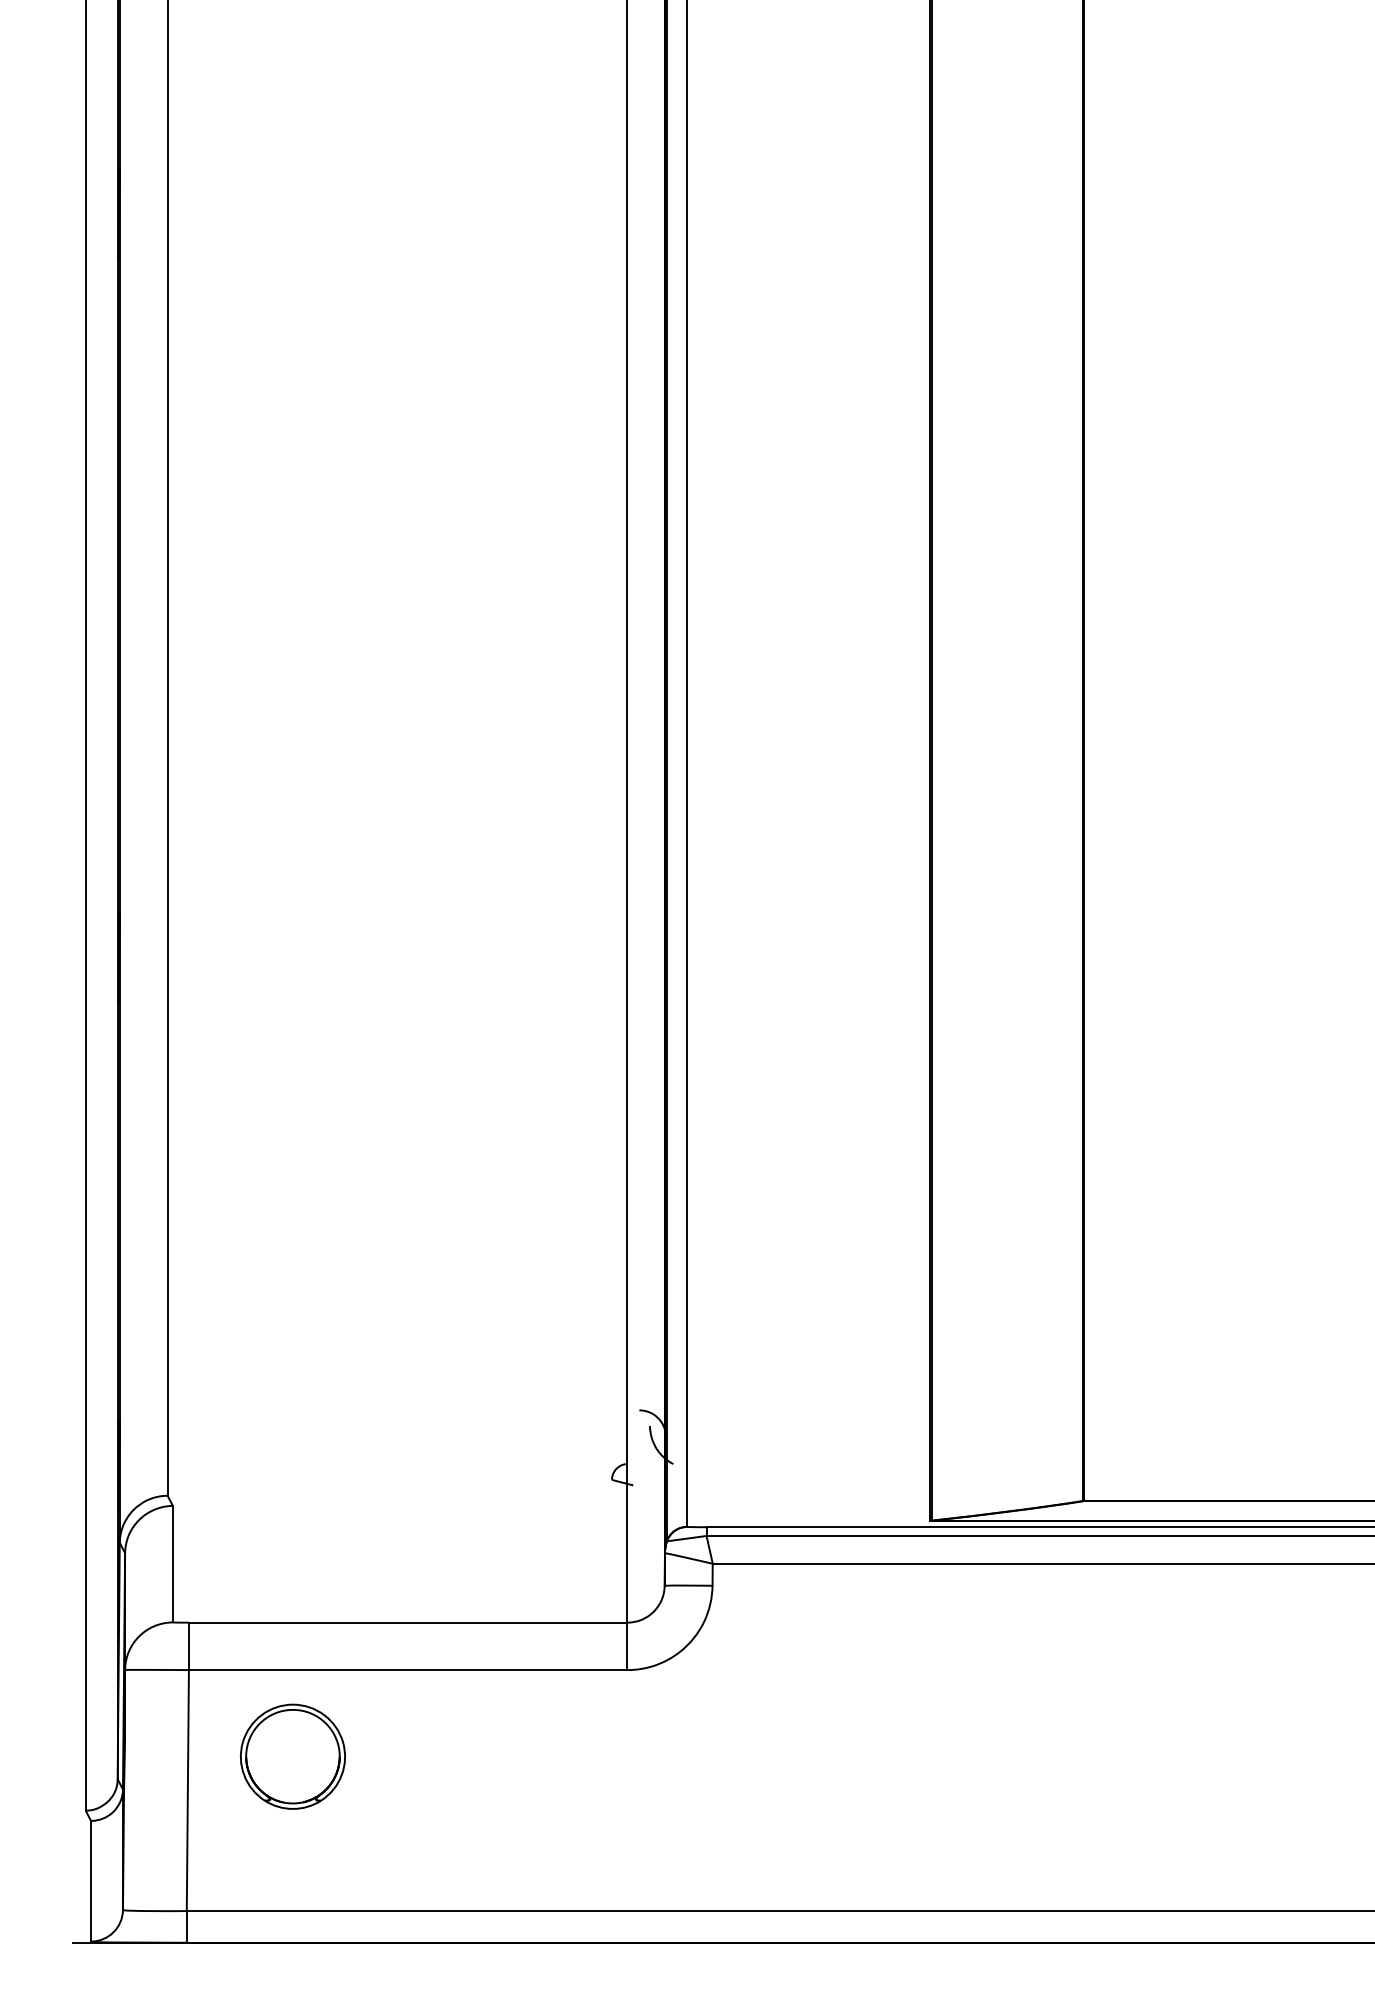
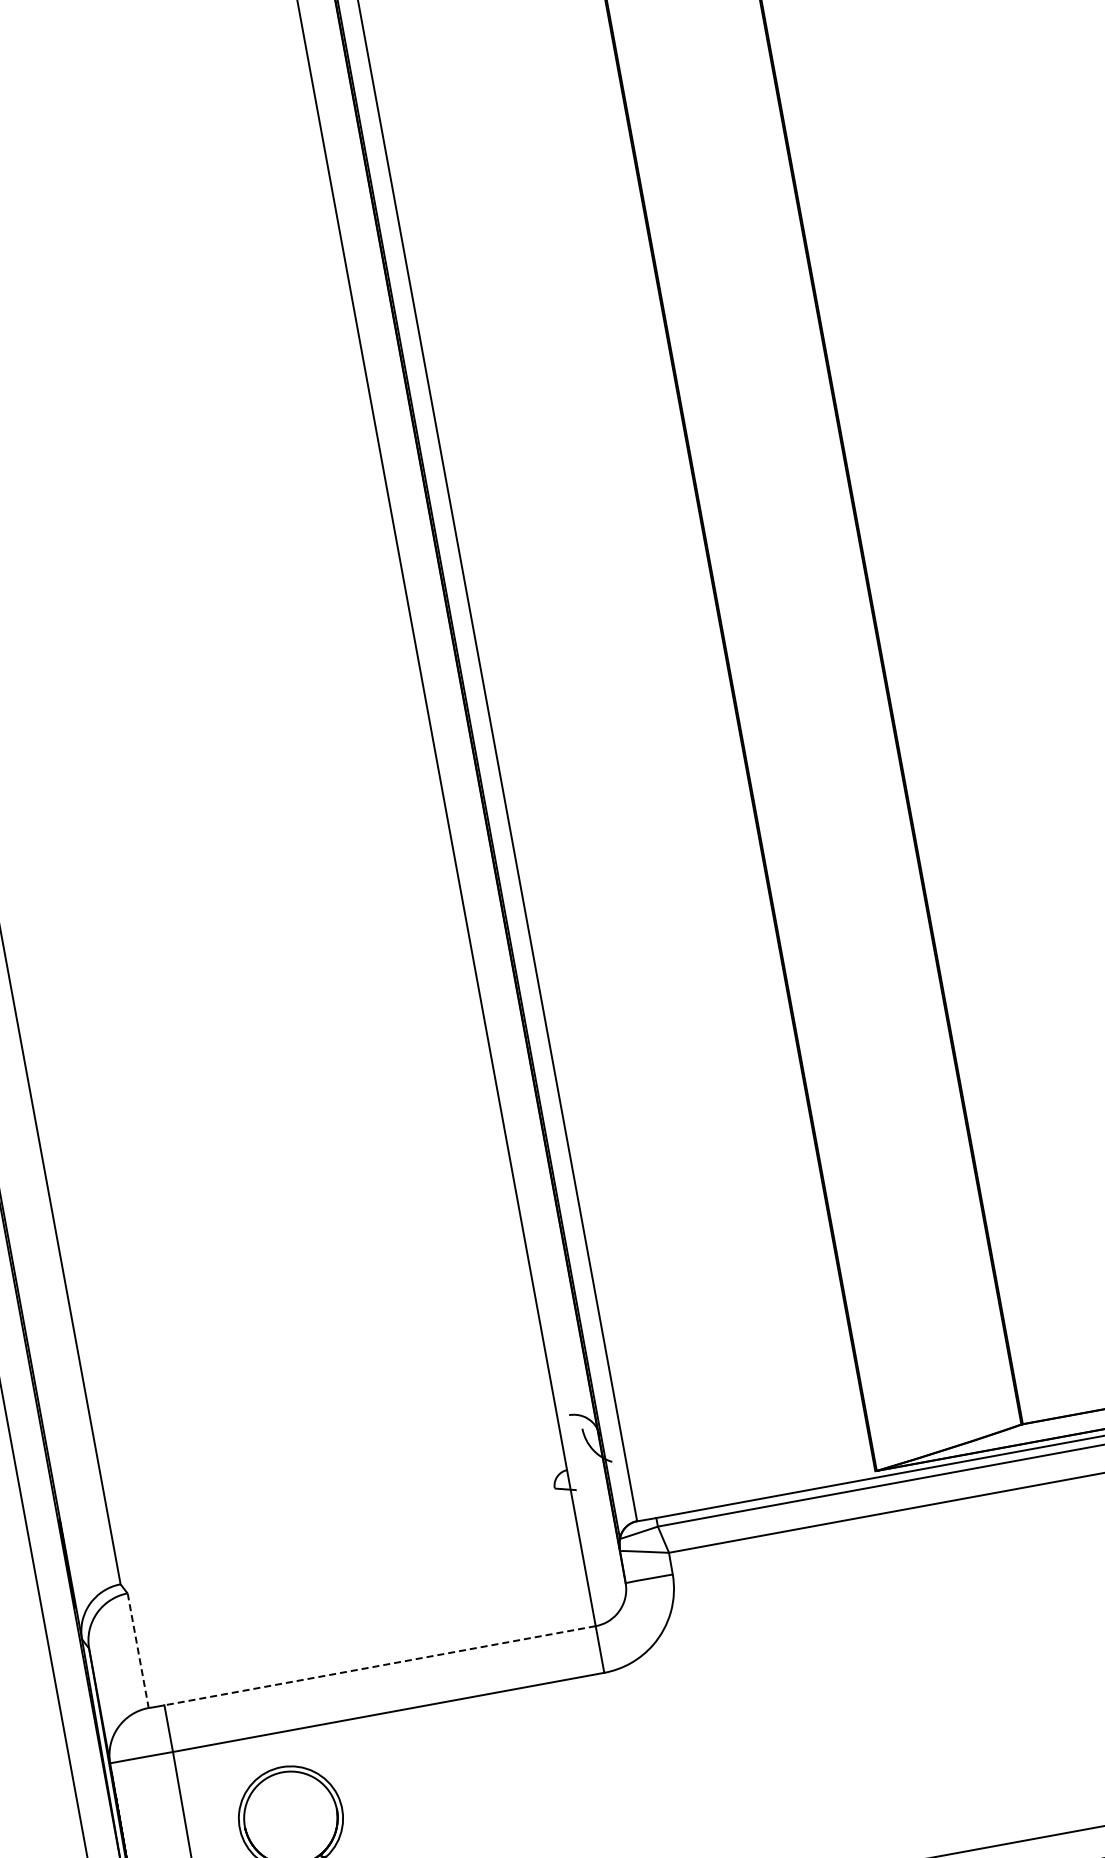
line: (172, 1564) -> (137, 1651), solid -> dashed
line: (407, 1622) -> (379, 1665), solid -> dashed

